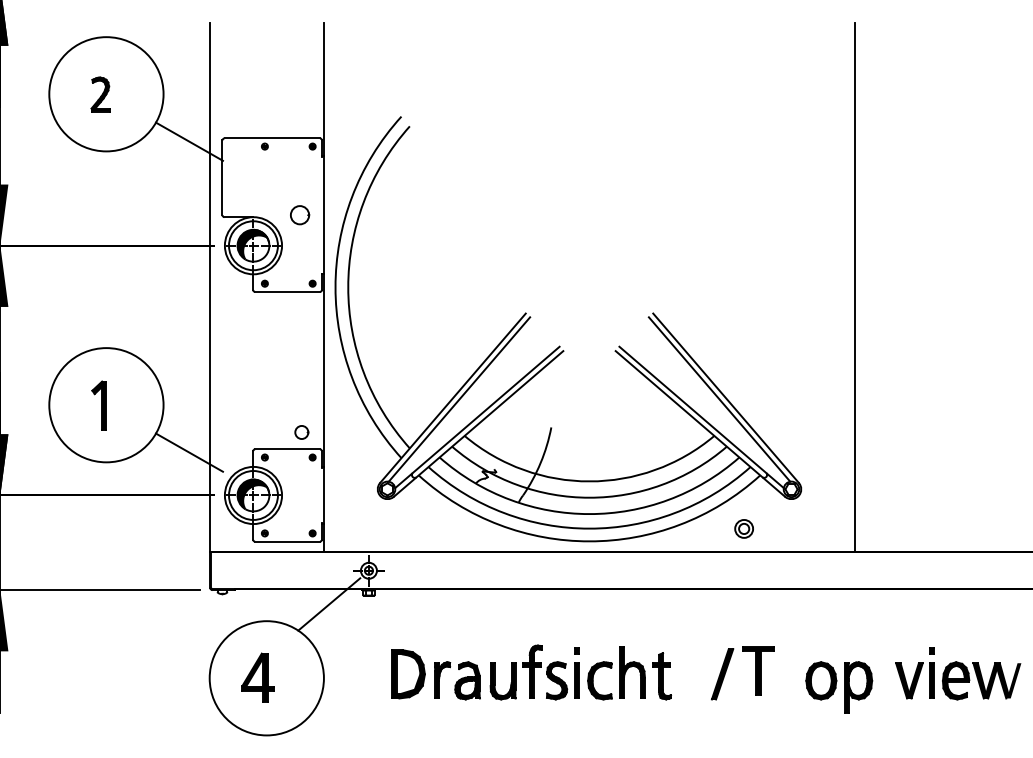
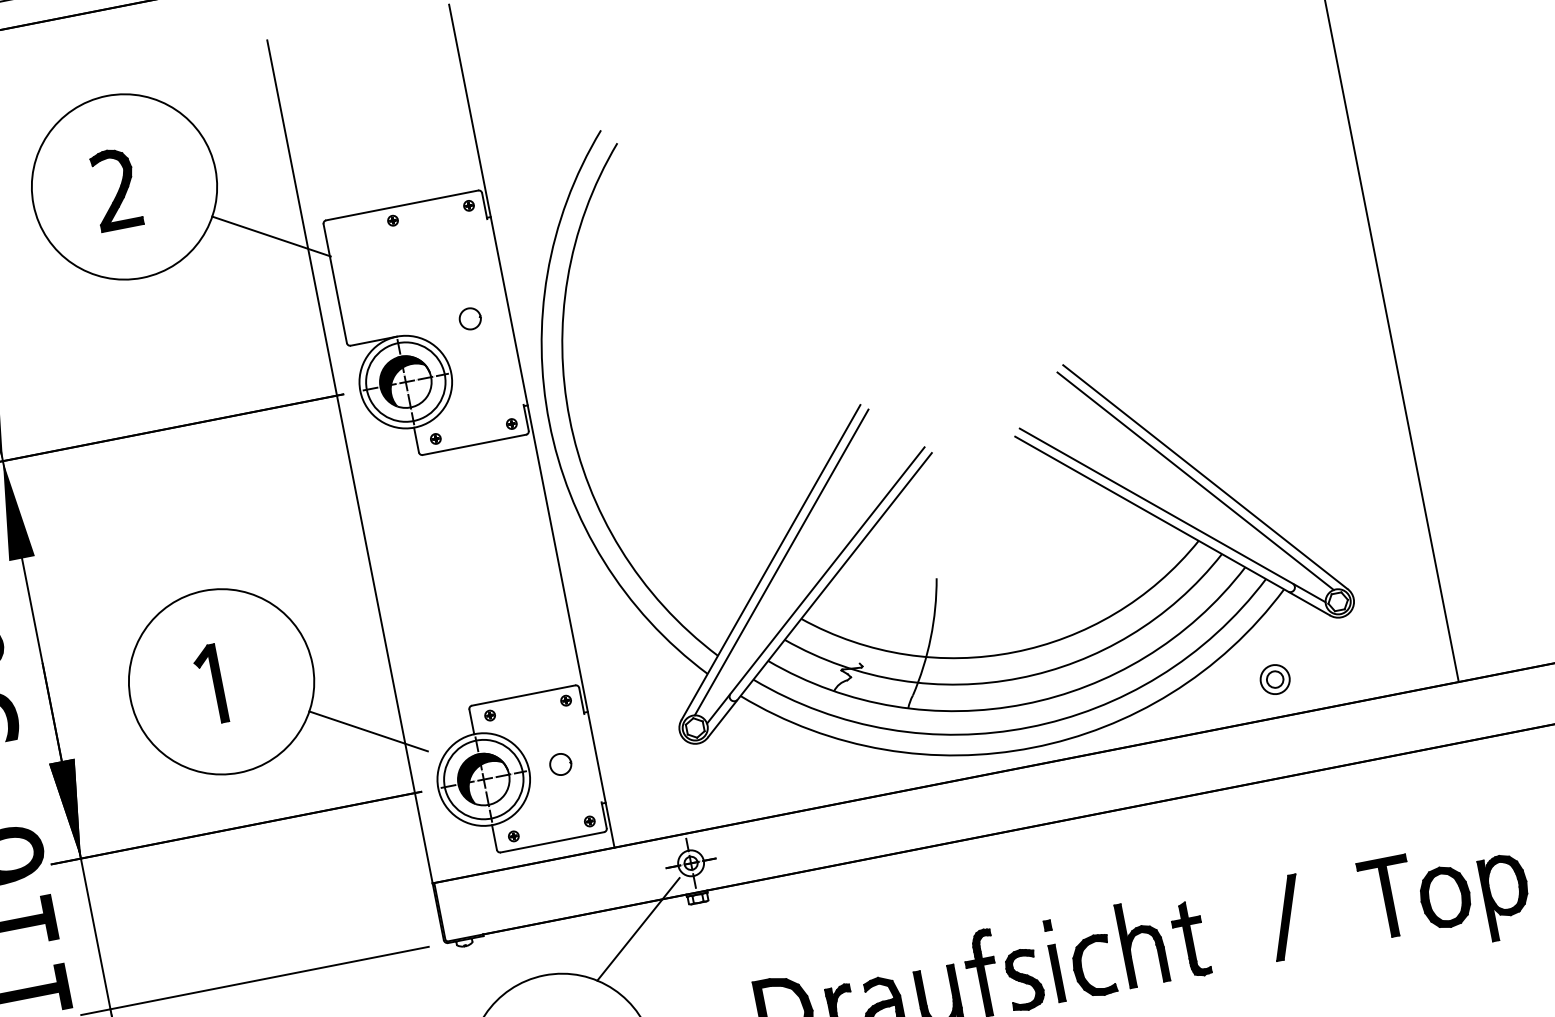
part: (100, 94) -> (115, 189), size x1.43
part: (299, 214) -> (469, 318), size x0.71
part: (301, 432) -> (560, 764), moved
part: (758, 670) -> (1387, 896), moved

